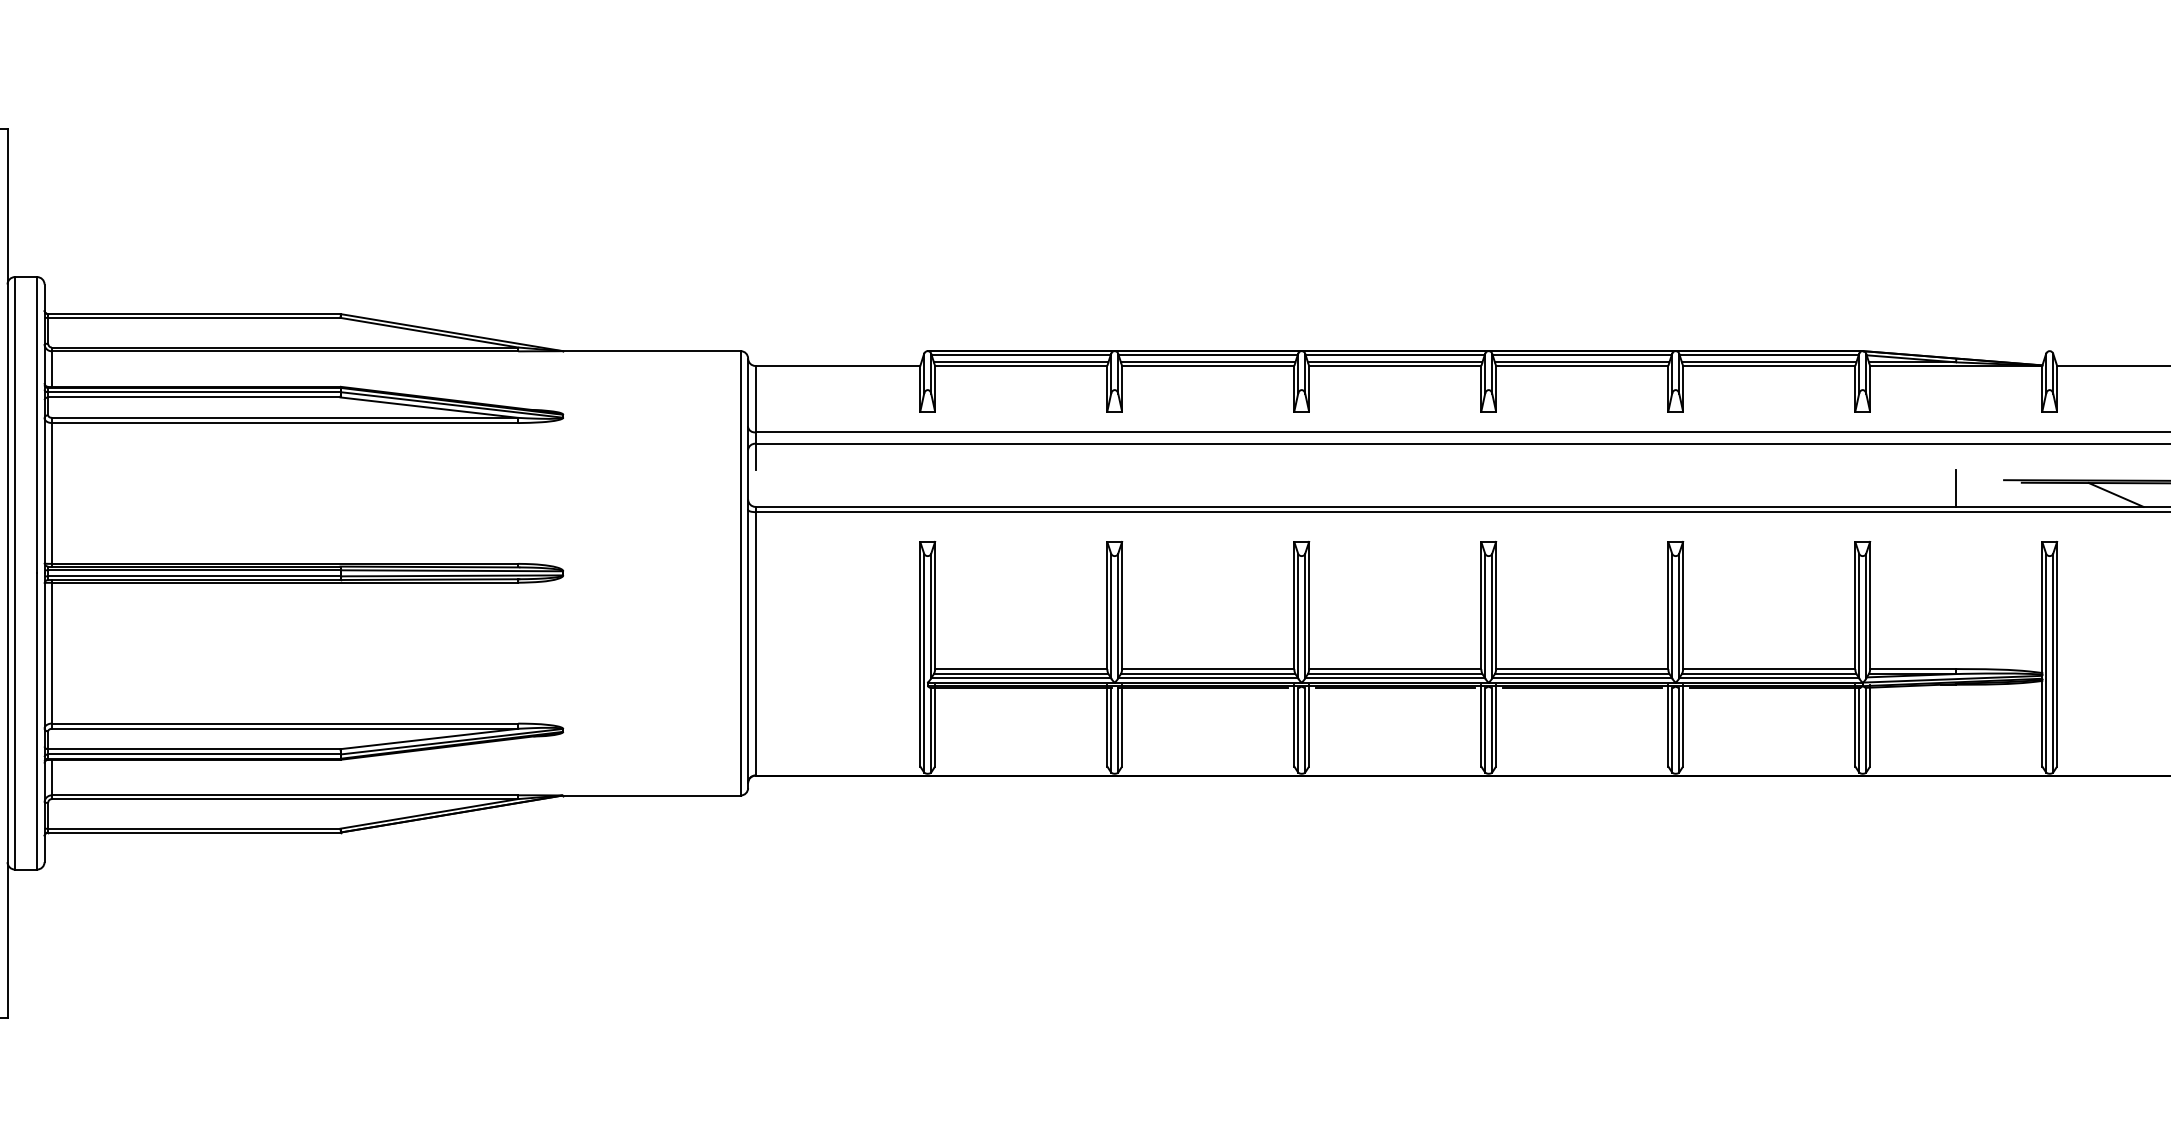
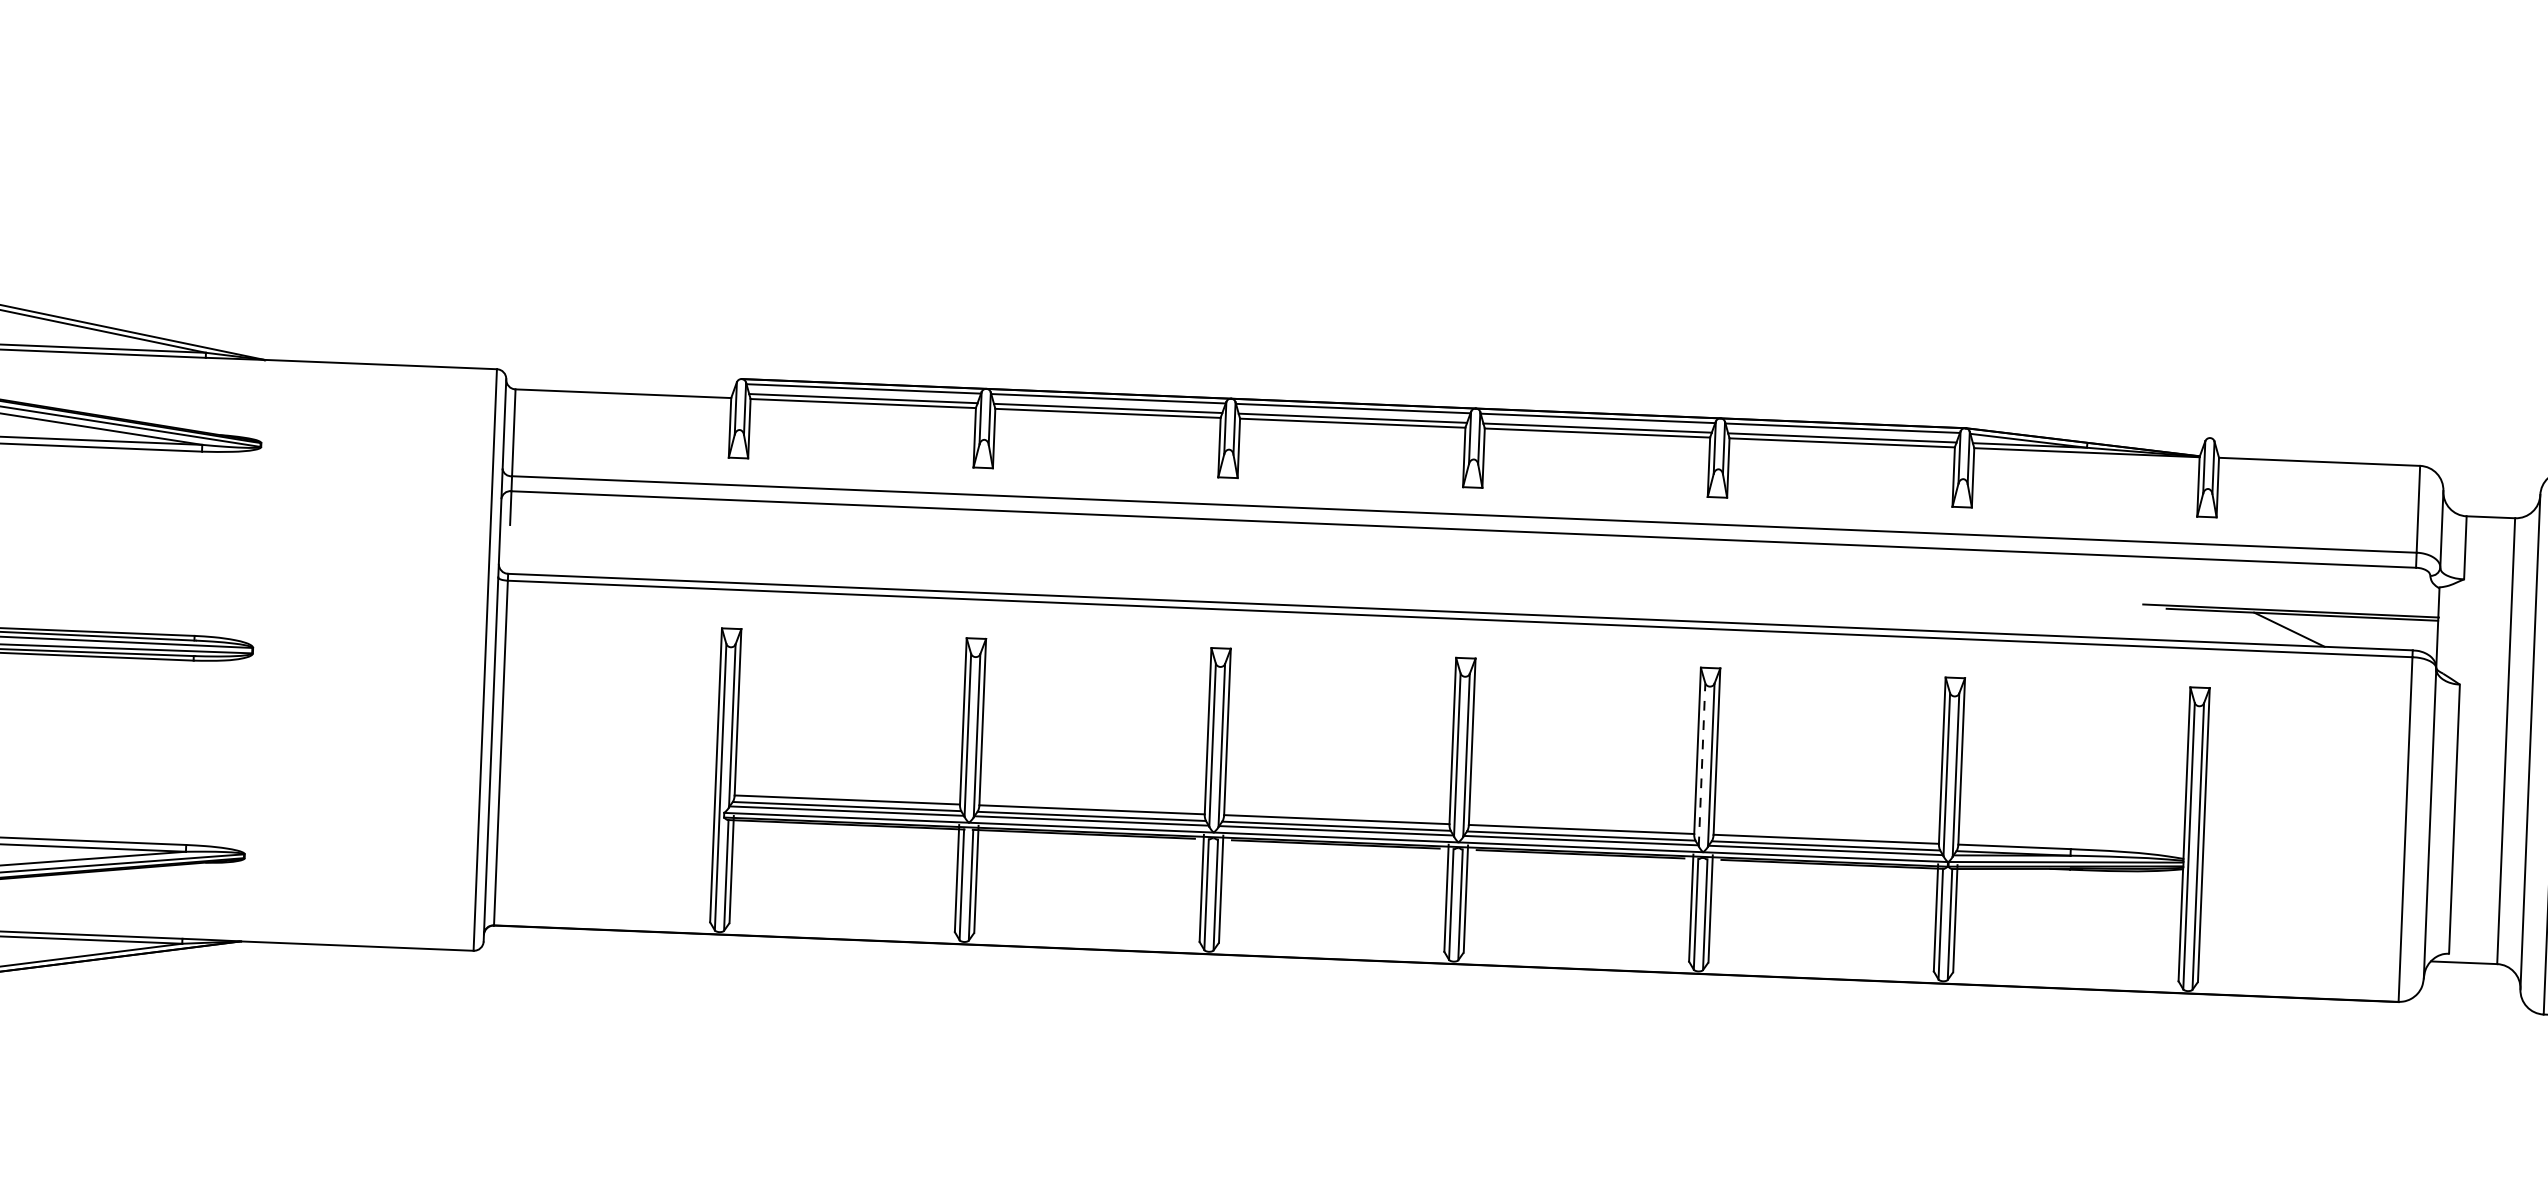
line: (1956, 487) -> (2080, 611), removed
line: (1672, 615) -> (1702, 764), solid -> dashed

